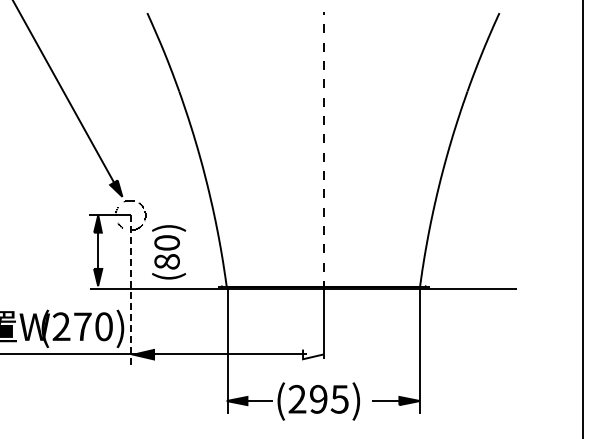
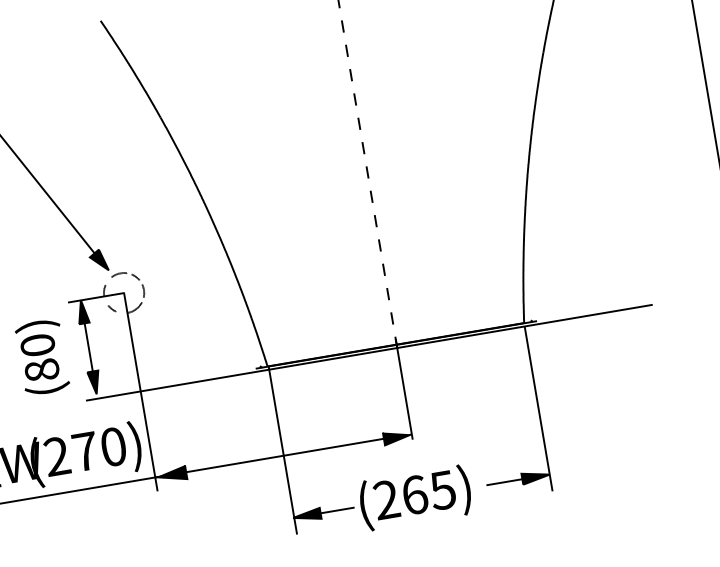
text: (169, 252) -> (43, 357), moved
line: (130, 290) -> (140, 392), dashed -> solid
fill: (313, 354) -> (397, 436), added
text: (318, 398) -> (414, 494), (295) -> (265)

